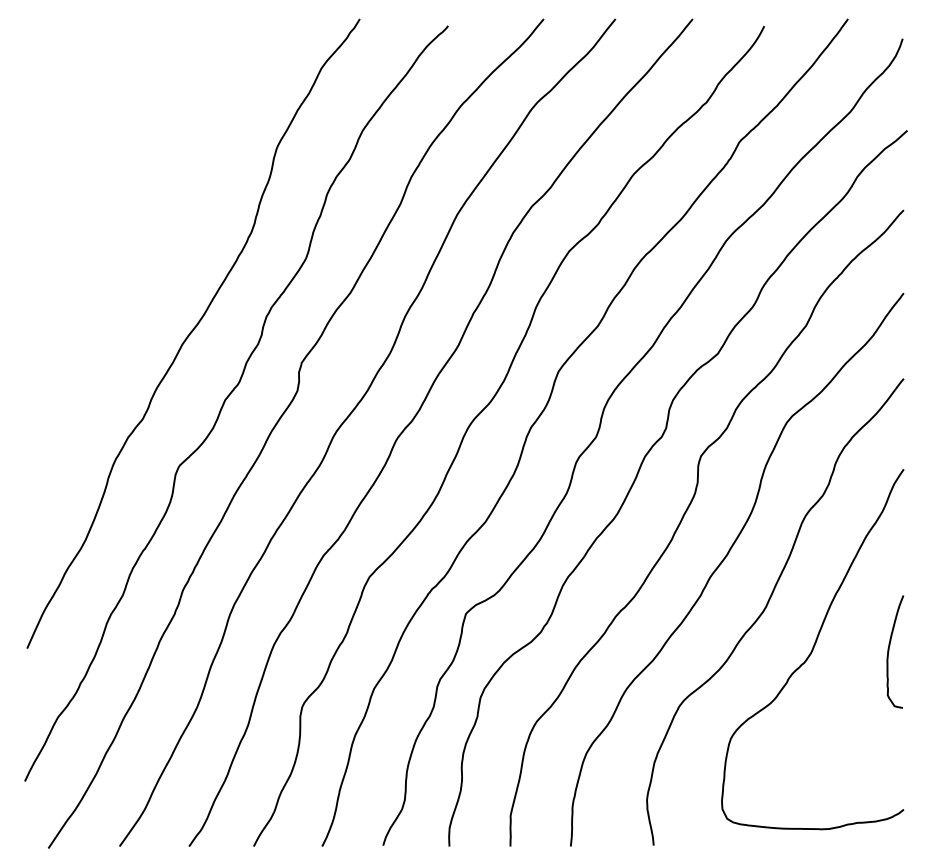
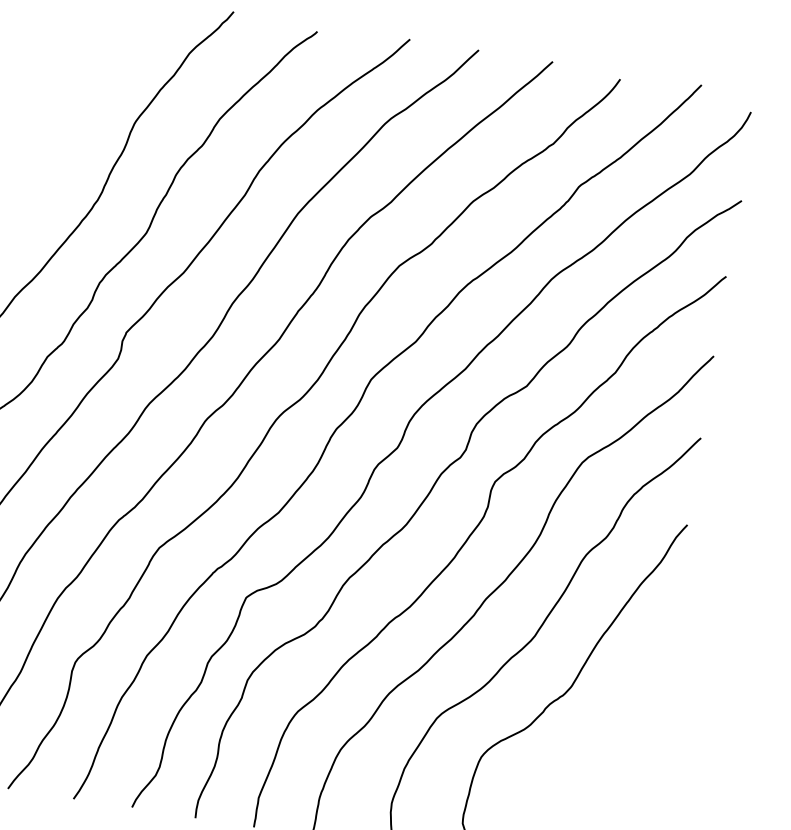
curve: (889, 651) -> (646, 697), removed

